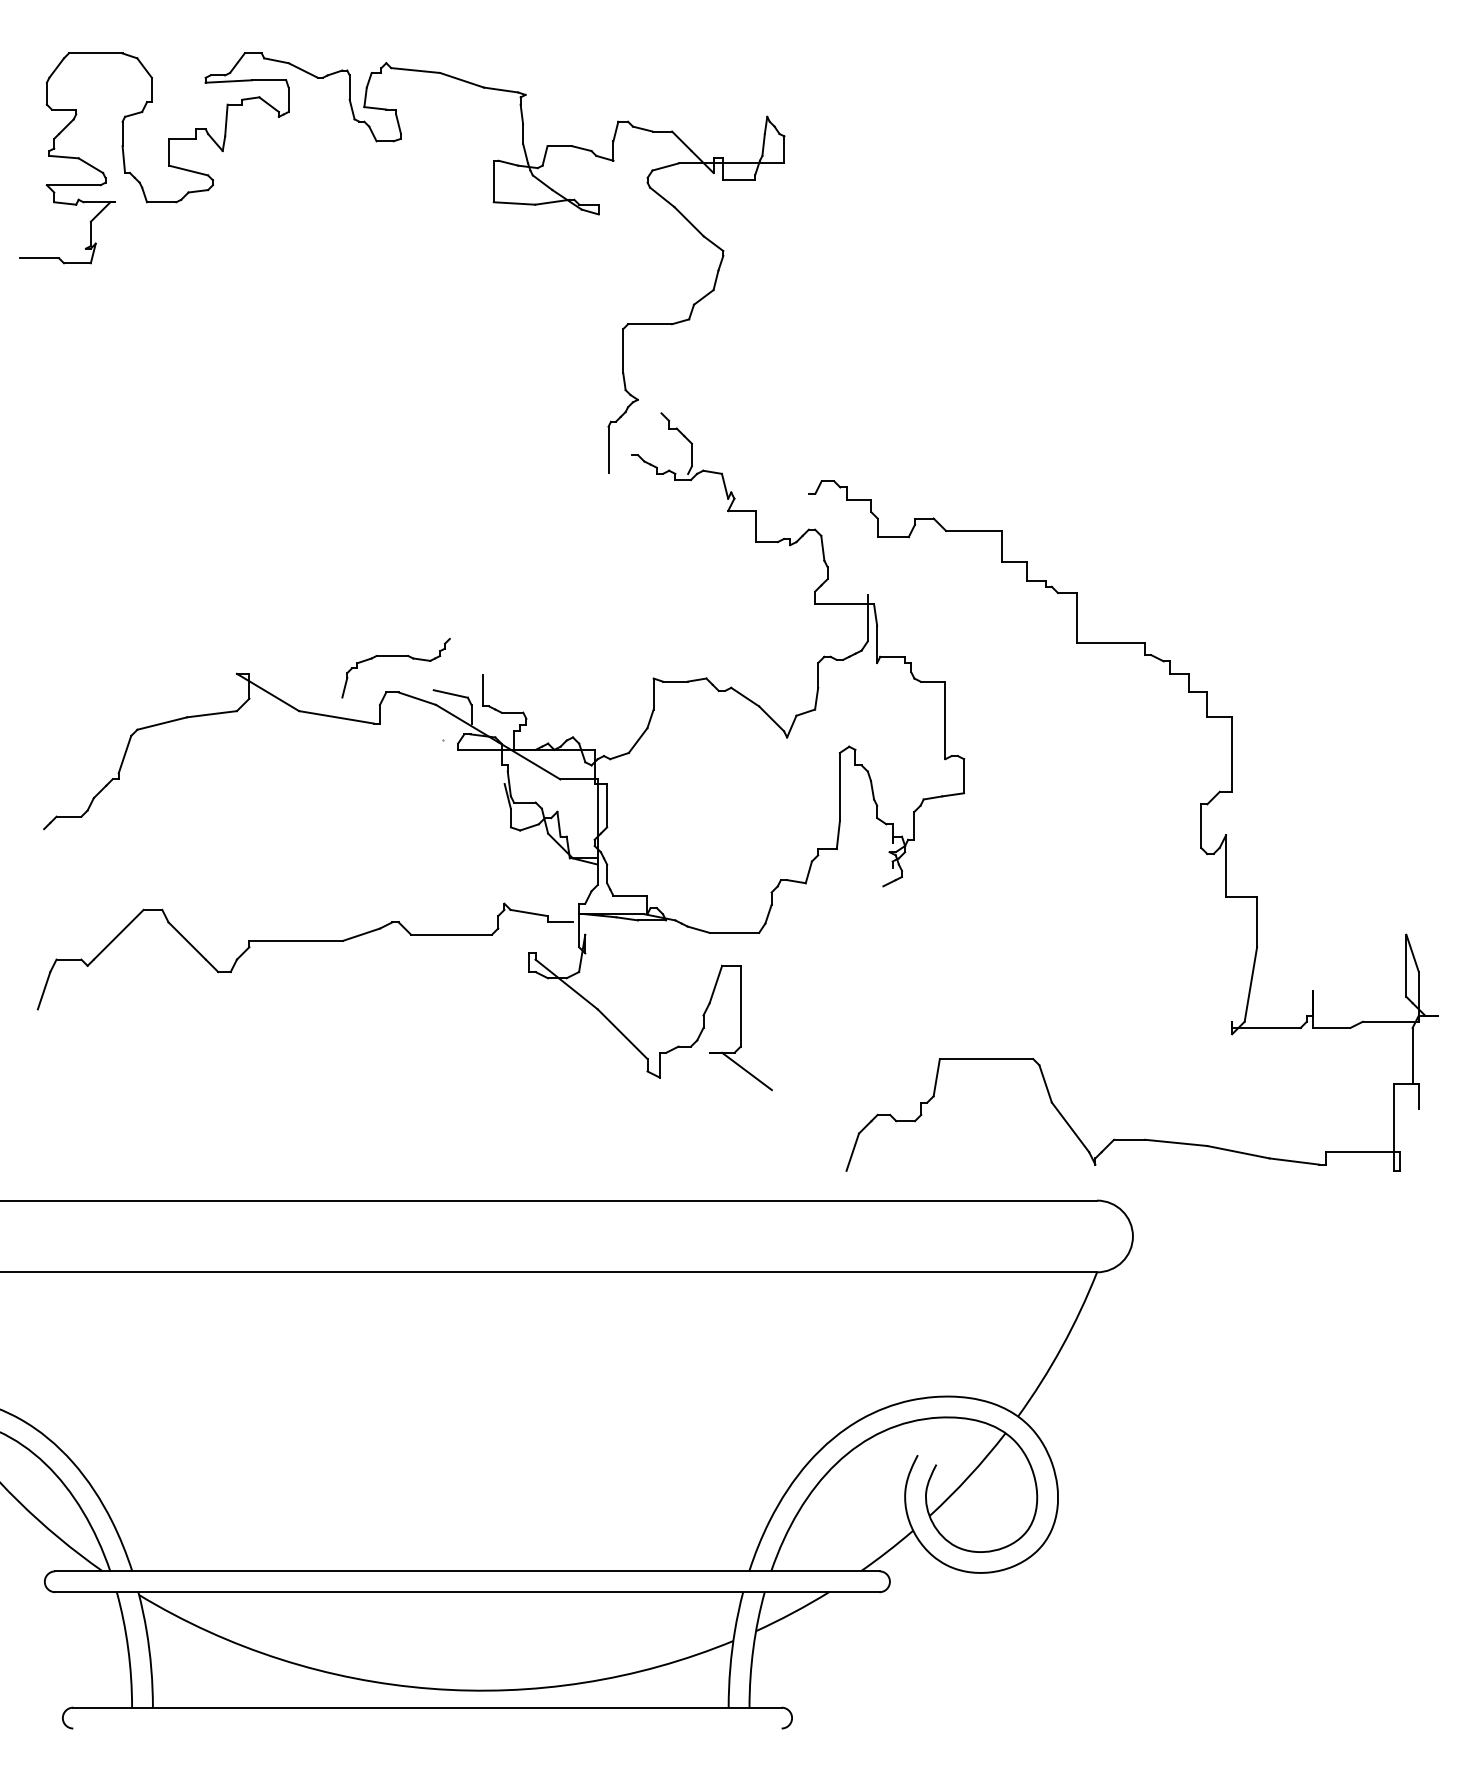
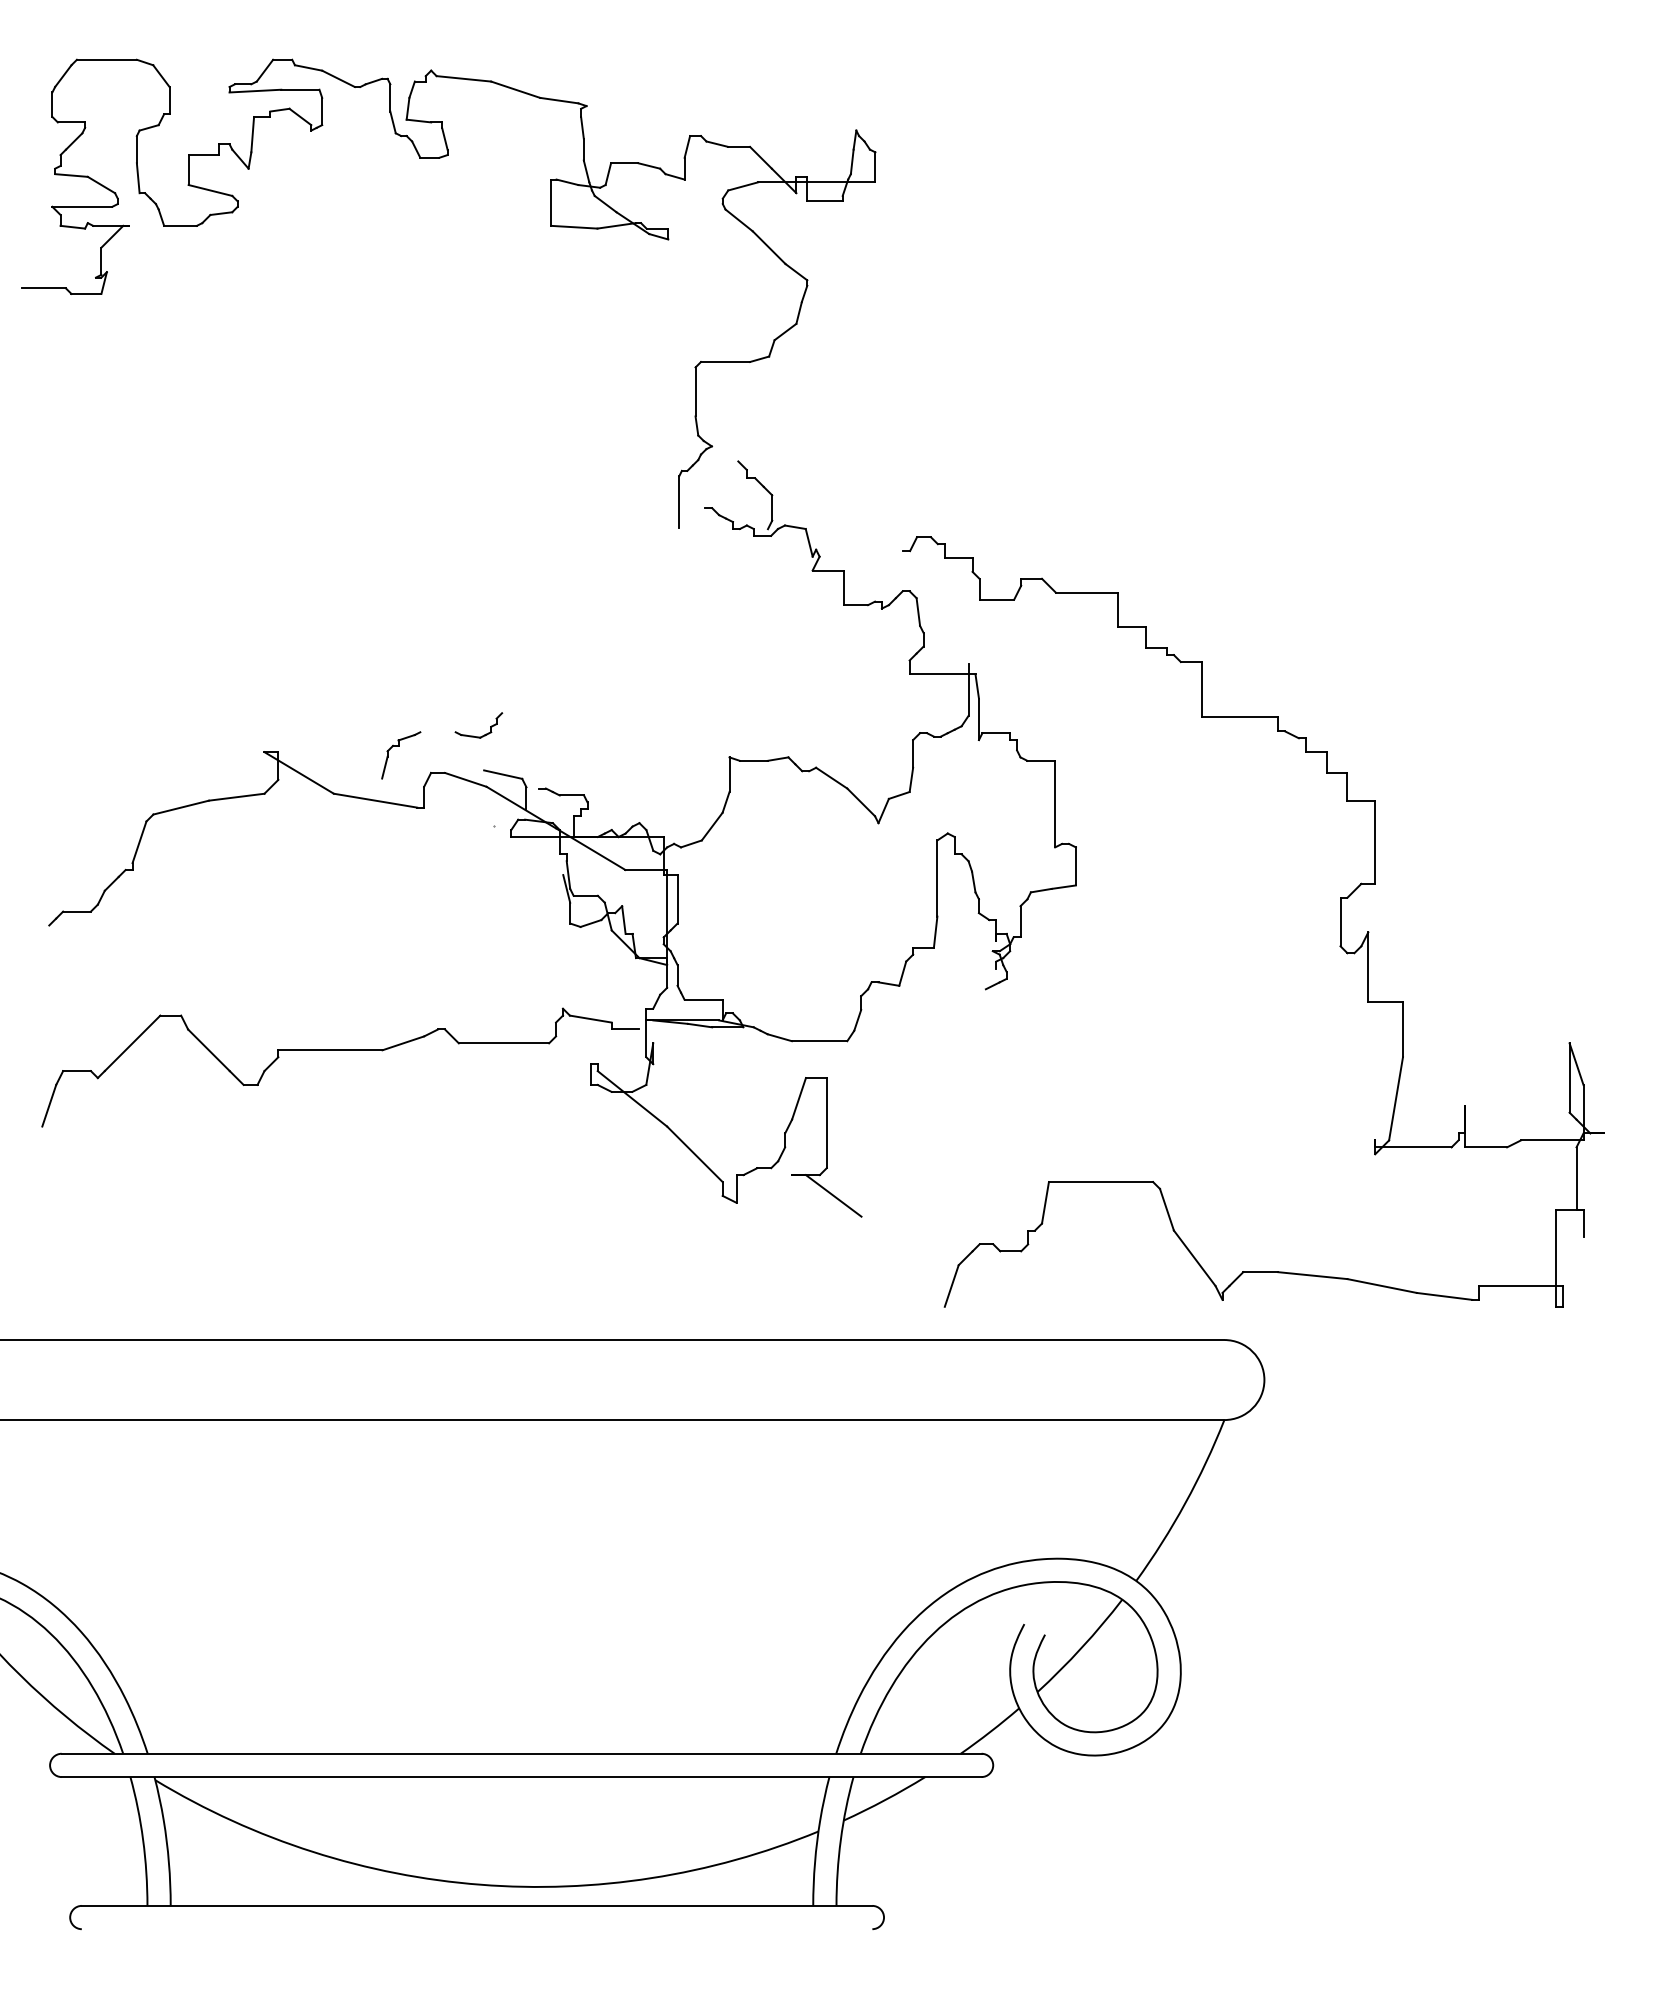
line: (392, 656) -> (438, 732), removed
line: (482, 690) -> (538, 770), removed

